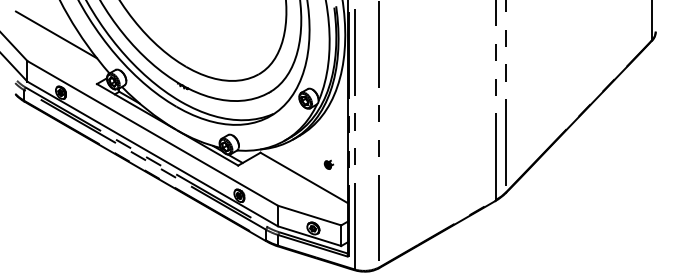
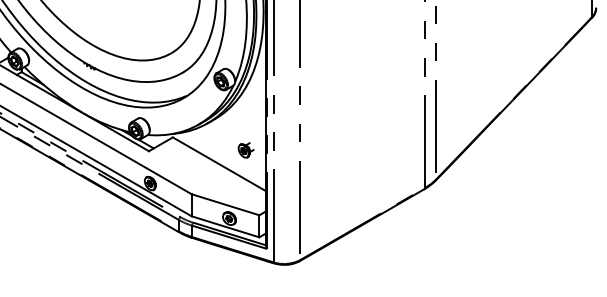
part: (328, 164) -> (245, 150), size x1.67

